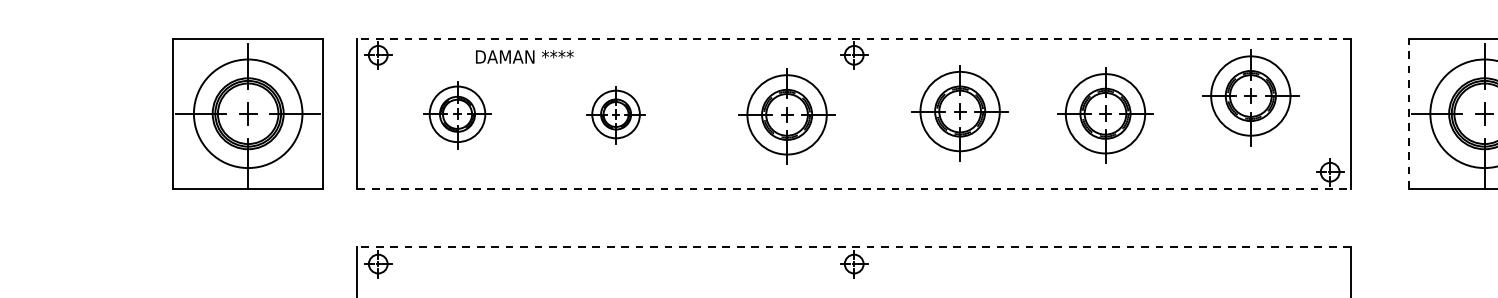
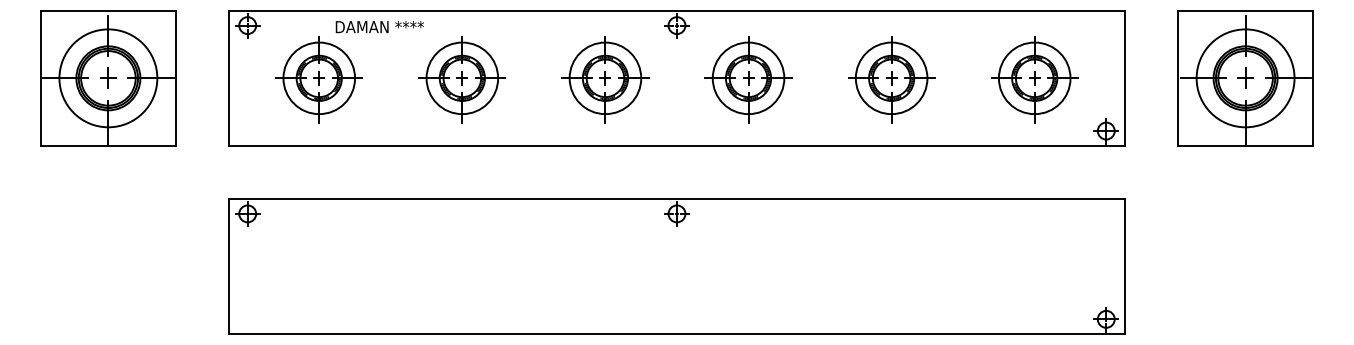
line: (853, 38) -> (676, 10), dashed -> solid
part: (1250, 97) -> (1034, 79), moved
part: (960, 112) -> (748, 79), moved
part: (248, 113) -> (108, 78), moved
line: (1409, 113) -> (1177, 78), dashed -> solid
part: (456, 115) -> (318, 79), size x1.43
part: (615, 115) -> (461, 79), size x1.67
part: (1105, 115) -> (891, 79), moved
part: (787, 116) -> (605, 79), moved
line: (854, 189) -> (677, 146), dashed -> solid
line: (853, 246) -> (676, 198), dashed -> solid

